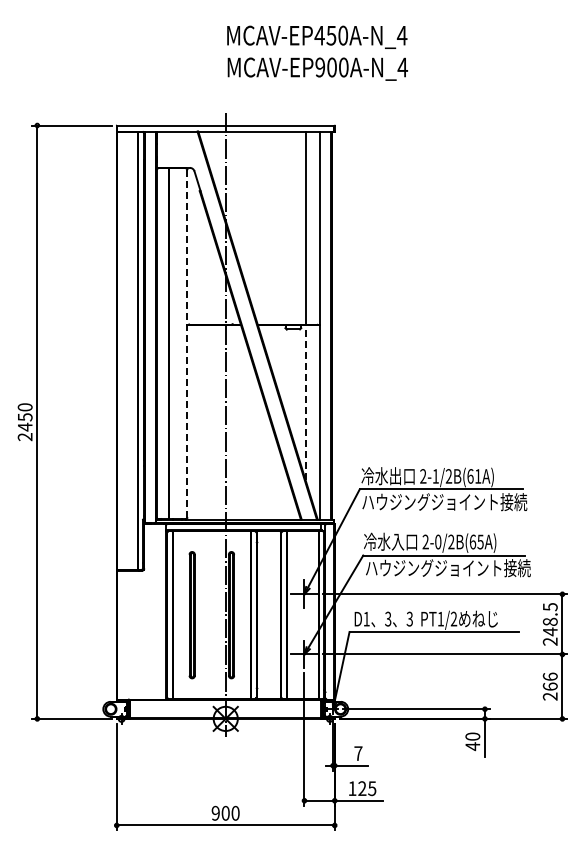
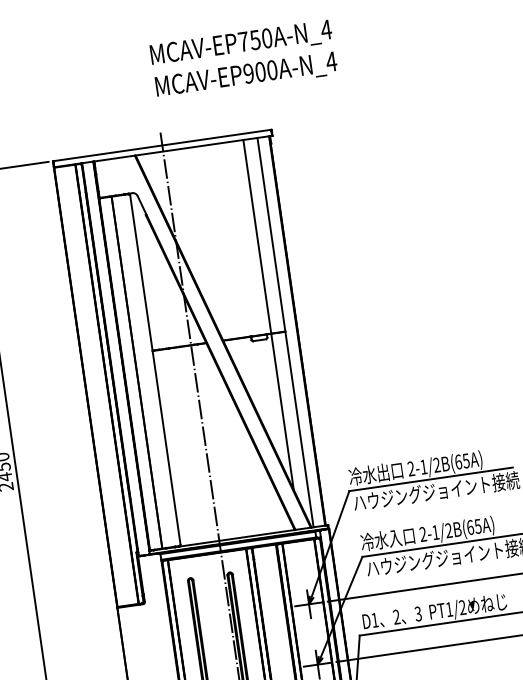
text: (319, 35) -> (243, 41), MCAV-EP450A-N_4 -> MCAV-EP750A-N_4
line: (187, 344) -> (155, 370), dashed -> solid
line: (305, 402) -> (282, 411), dashed -> solid
text: (478, 476) -> (466, 461), 2-1/2B(61A) -> 2-1/2B(65A)
text: (438, 541) -> (435, 531), 2-0/2B(65A) -> 2-1/2B(65A)
text: (388, 619) -> (396, 617), 3 -> 2

